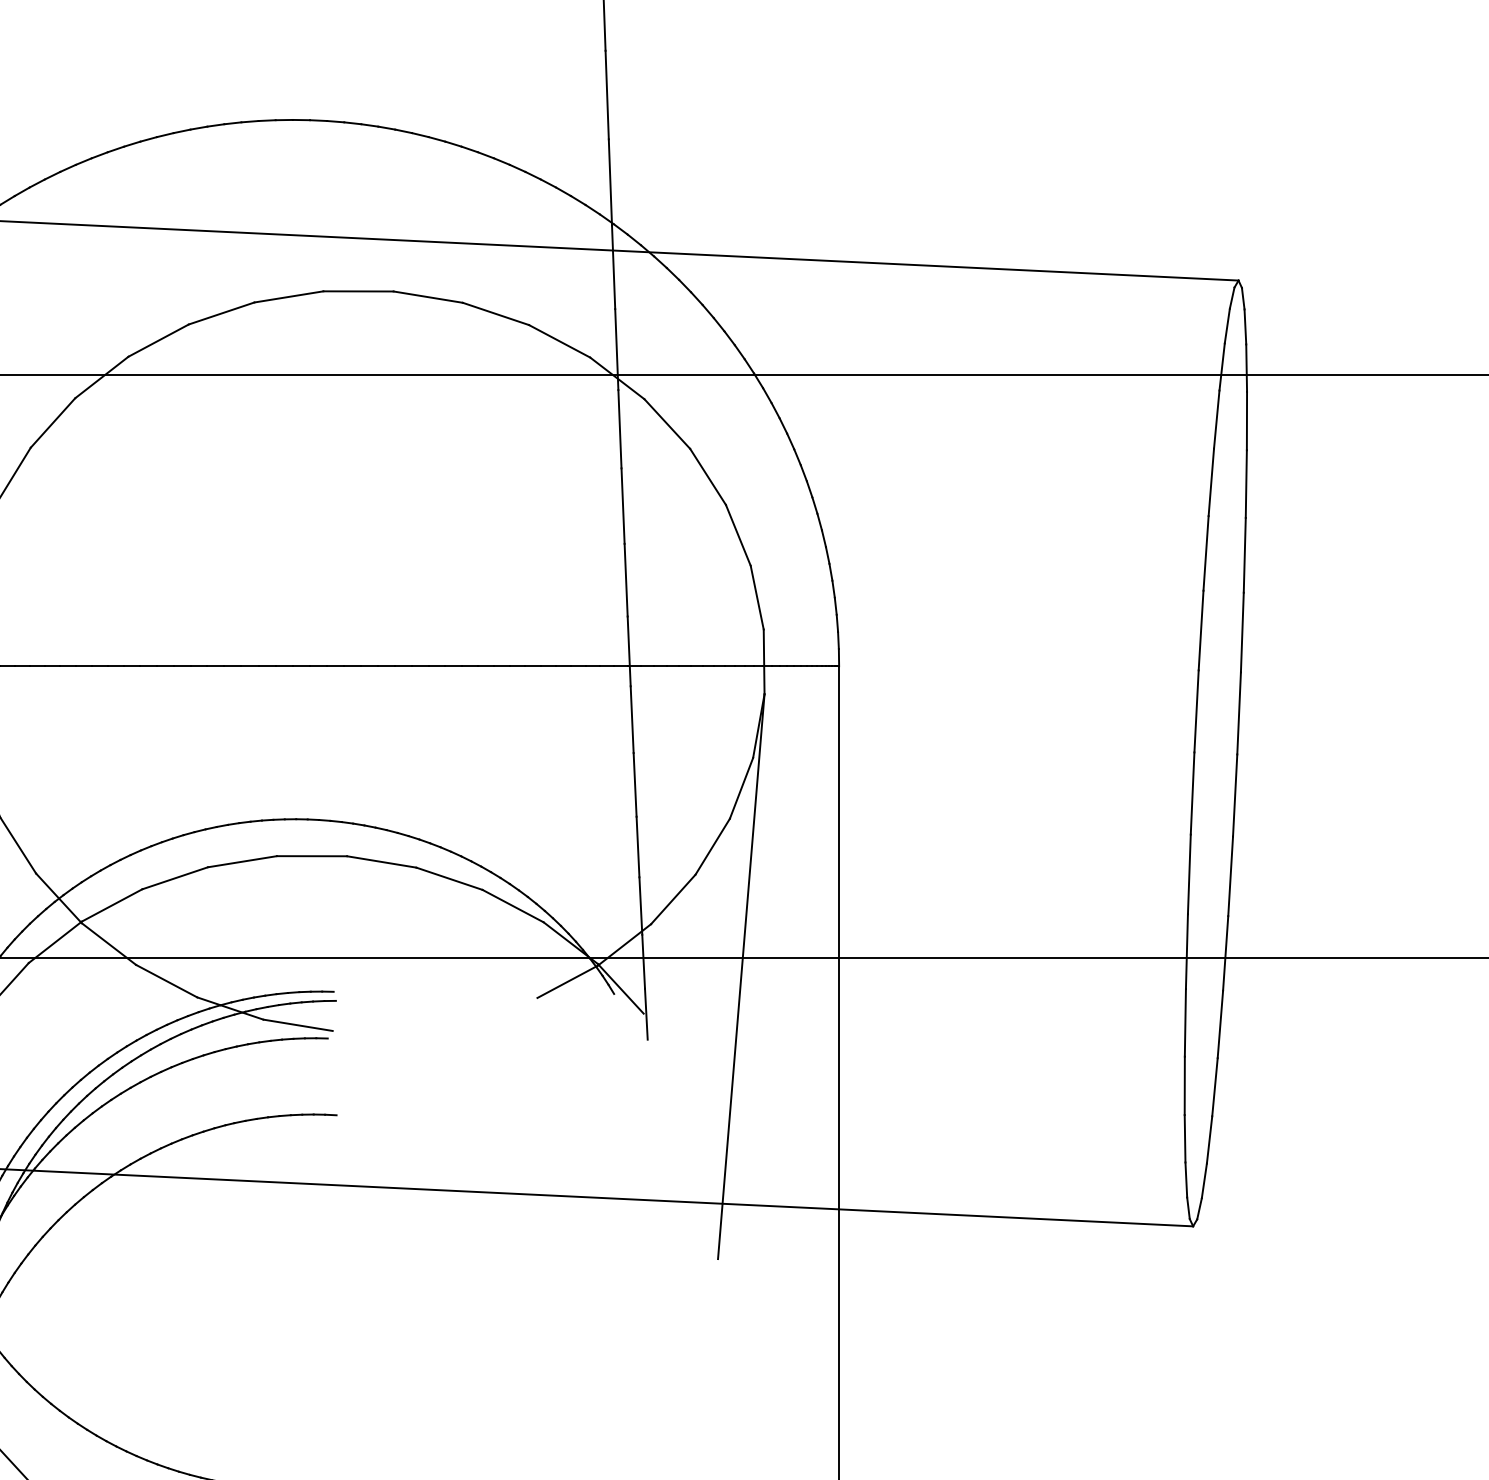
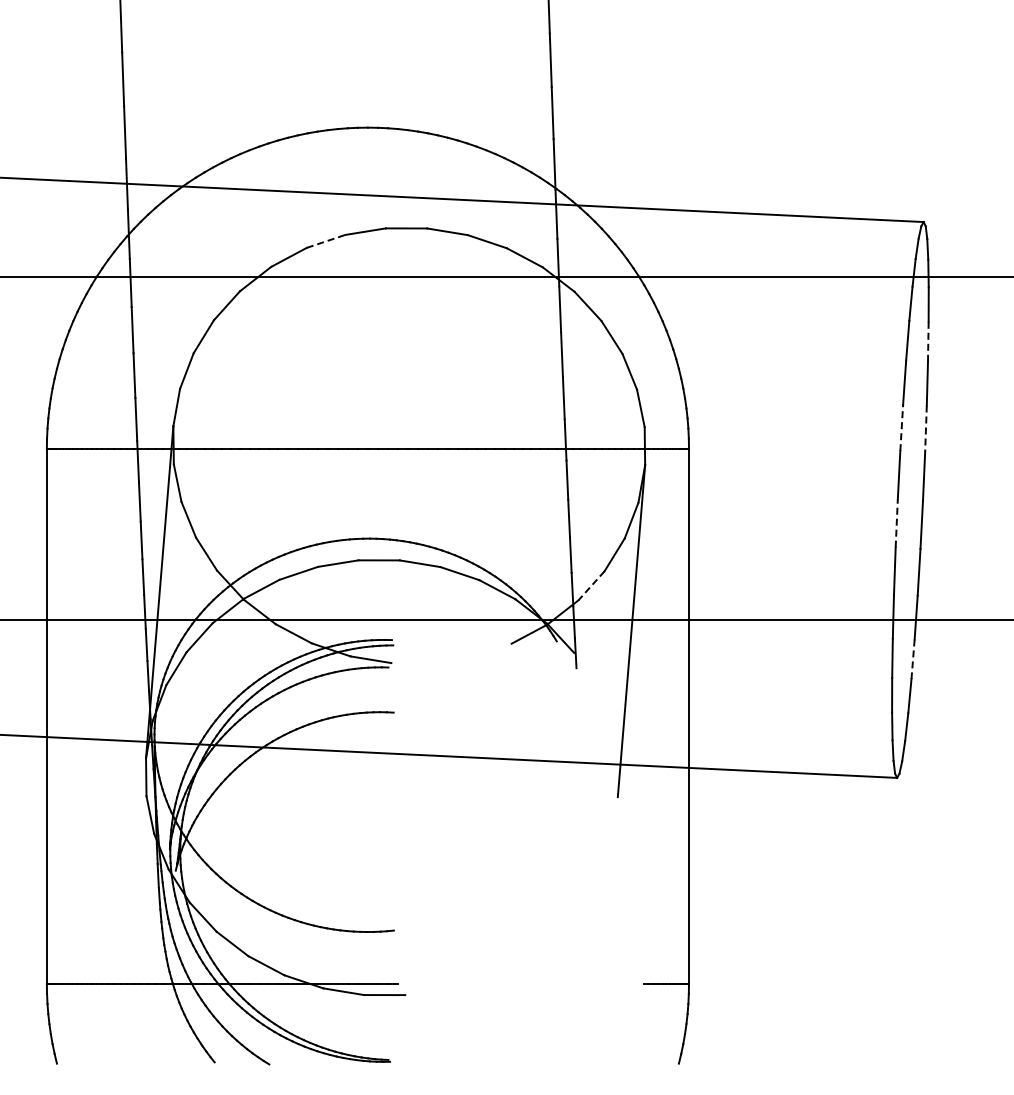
line: (222, 313) -> (326, 241), solid -> dashed
line: (1246, 483) -> (928, 341), solid -> dashed
line: (1200, 630) -> (901, 427), solid -> dashed
line: (1241, 633) -> (925, 429), solid -> dashed
line: (1192, 793) -> (896, 523), solid -> dashed
line: (673, 898) -> (591, 585), solid -> dashed
line: (1221, 1024) -> (913, 659), solid -> dashed

